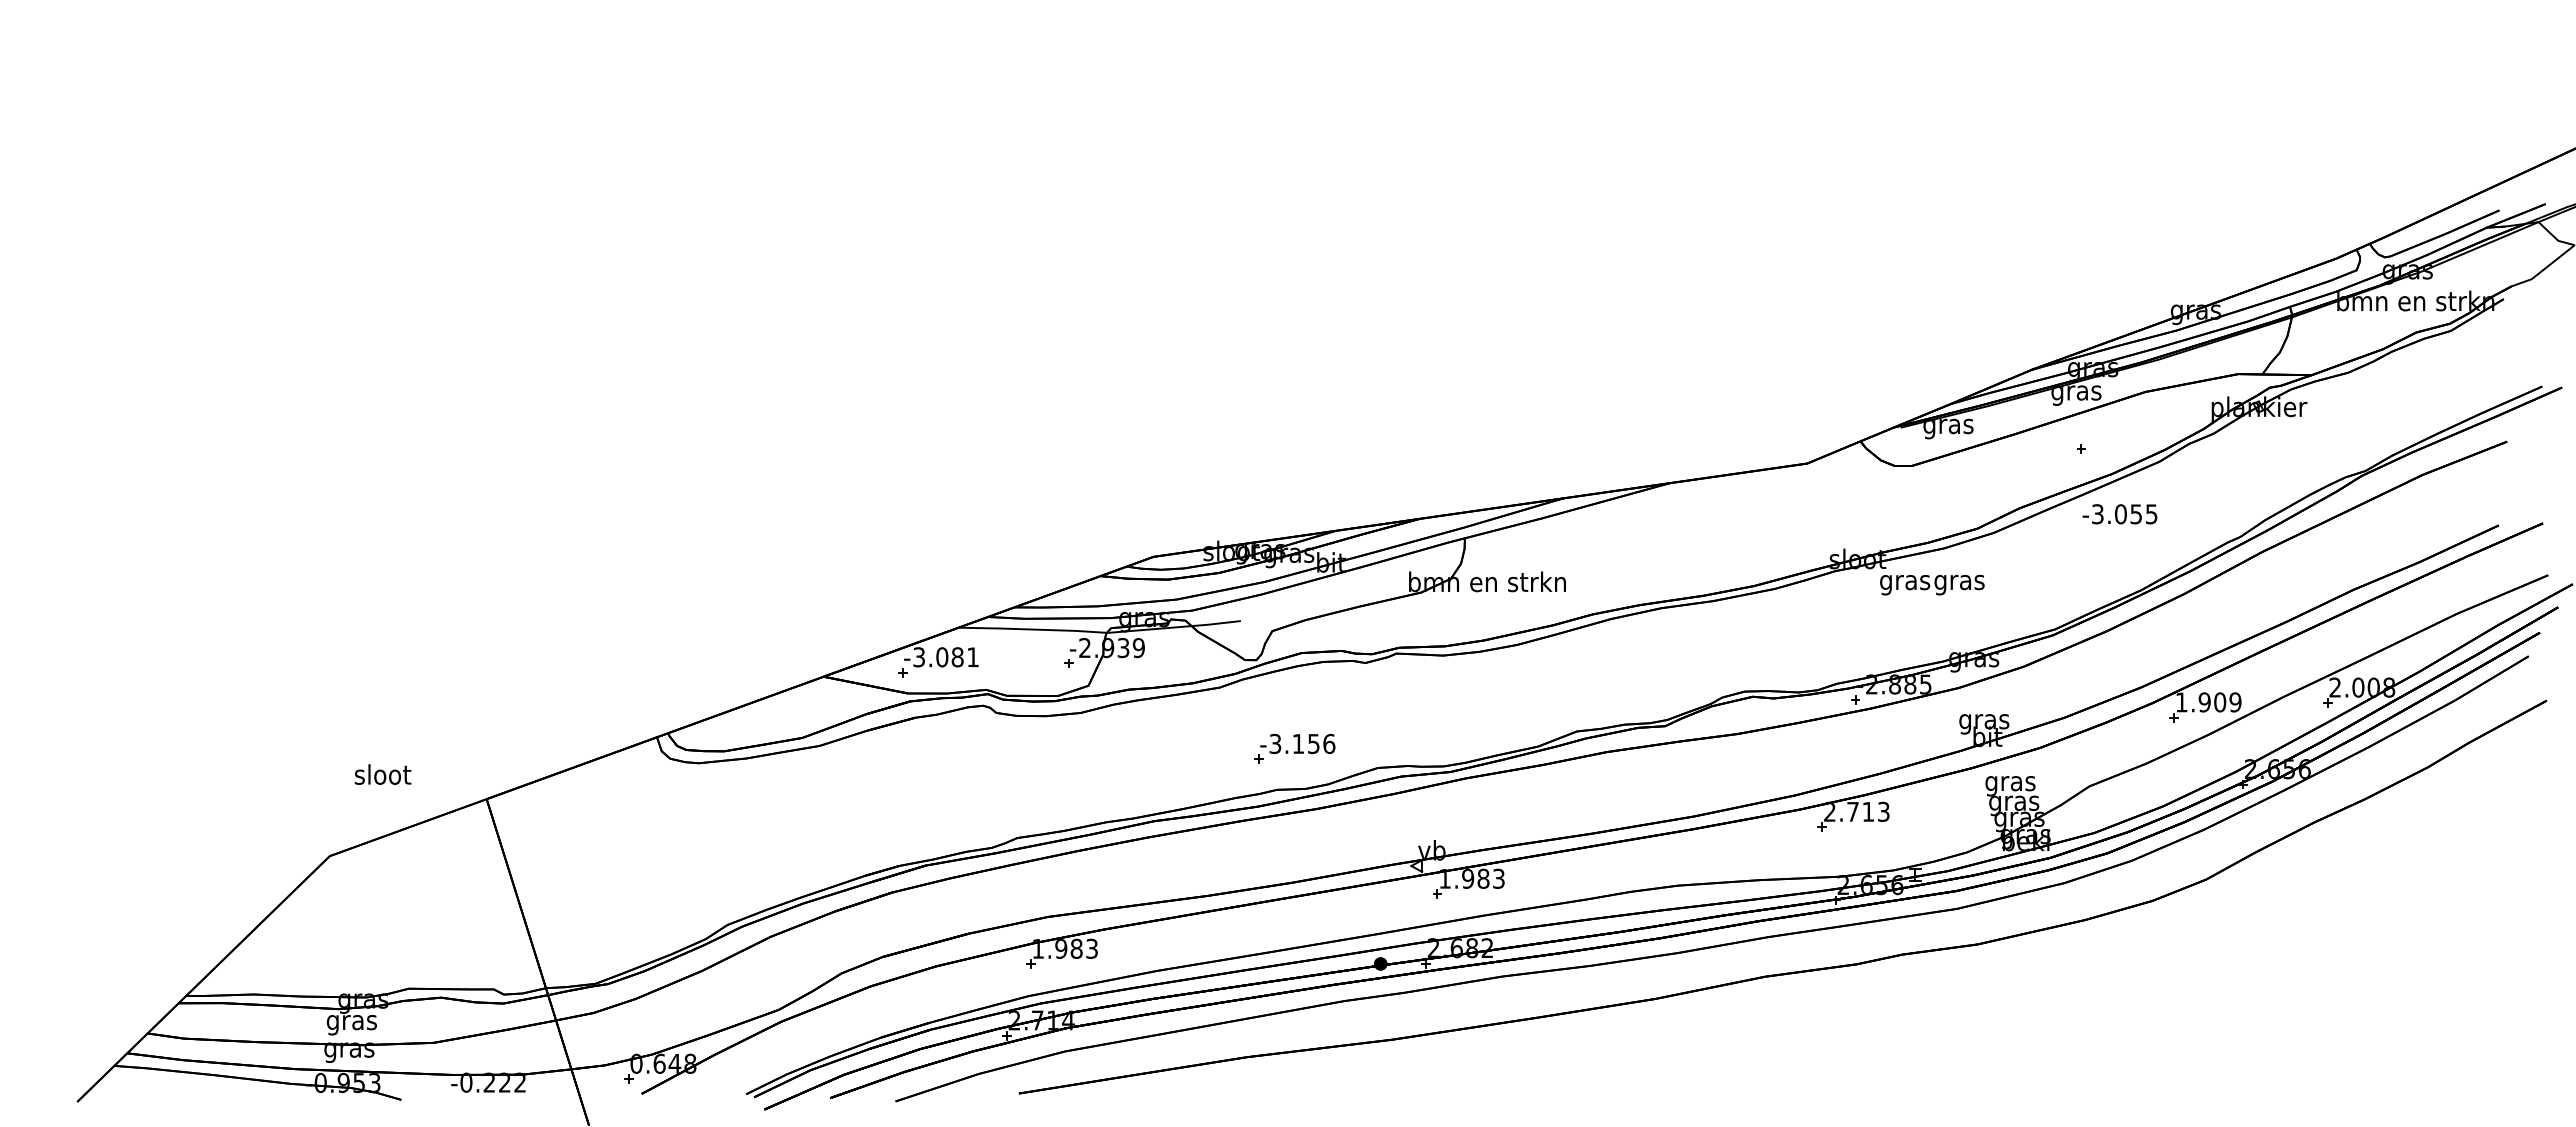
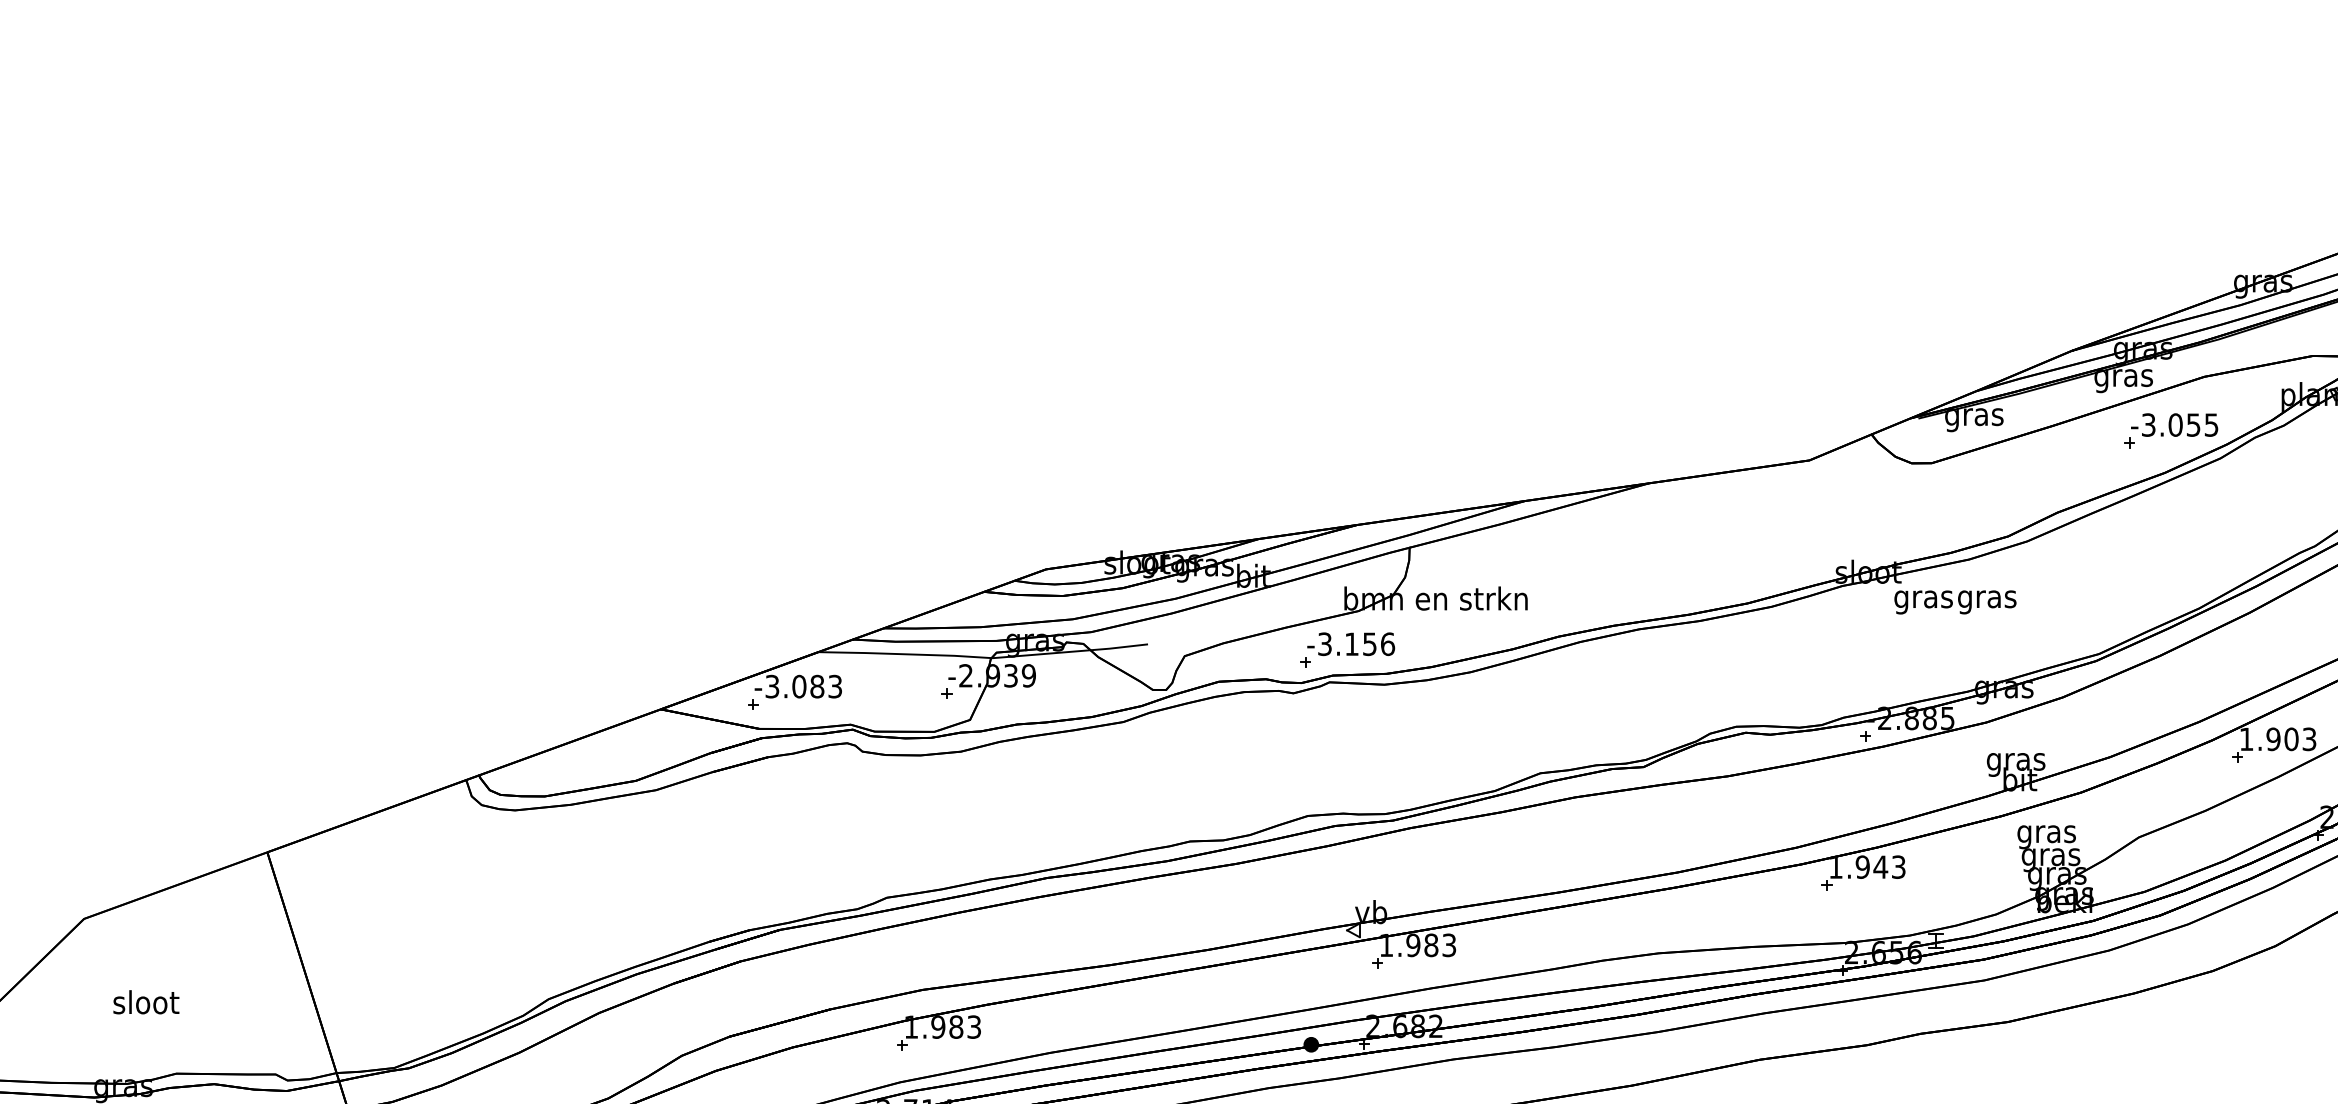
text: (2119, 514) -> (2174, 425), moved
text: (972, 657) -> (834, 686), -3.081 -> -3.083
text: (2235, 702) -> (2309, 739), 1.909 -> 1.903
part: (1294, 748) -> (1347, 649), moved
text: (382, 774) -> (145, 1002), moved
text: (1849, 811) -> (1858, 866), 2.713 -> 1.943

